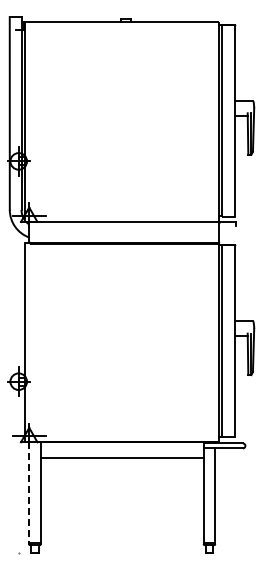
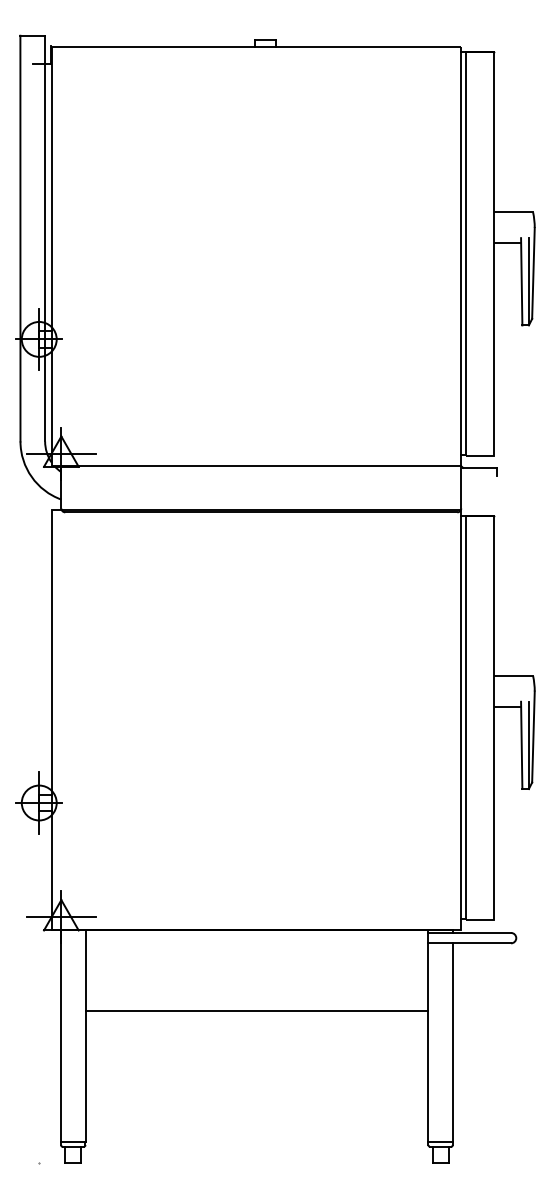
line: (121, 458) -> (255, 1010), moved
line: (29, 492) -> (61, 1036), dashed -> solid

